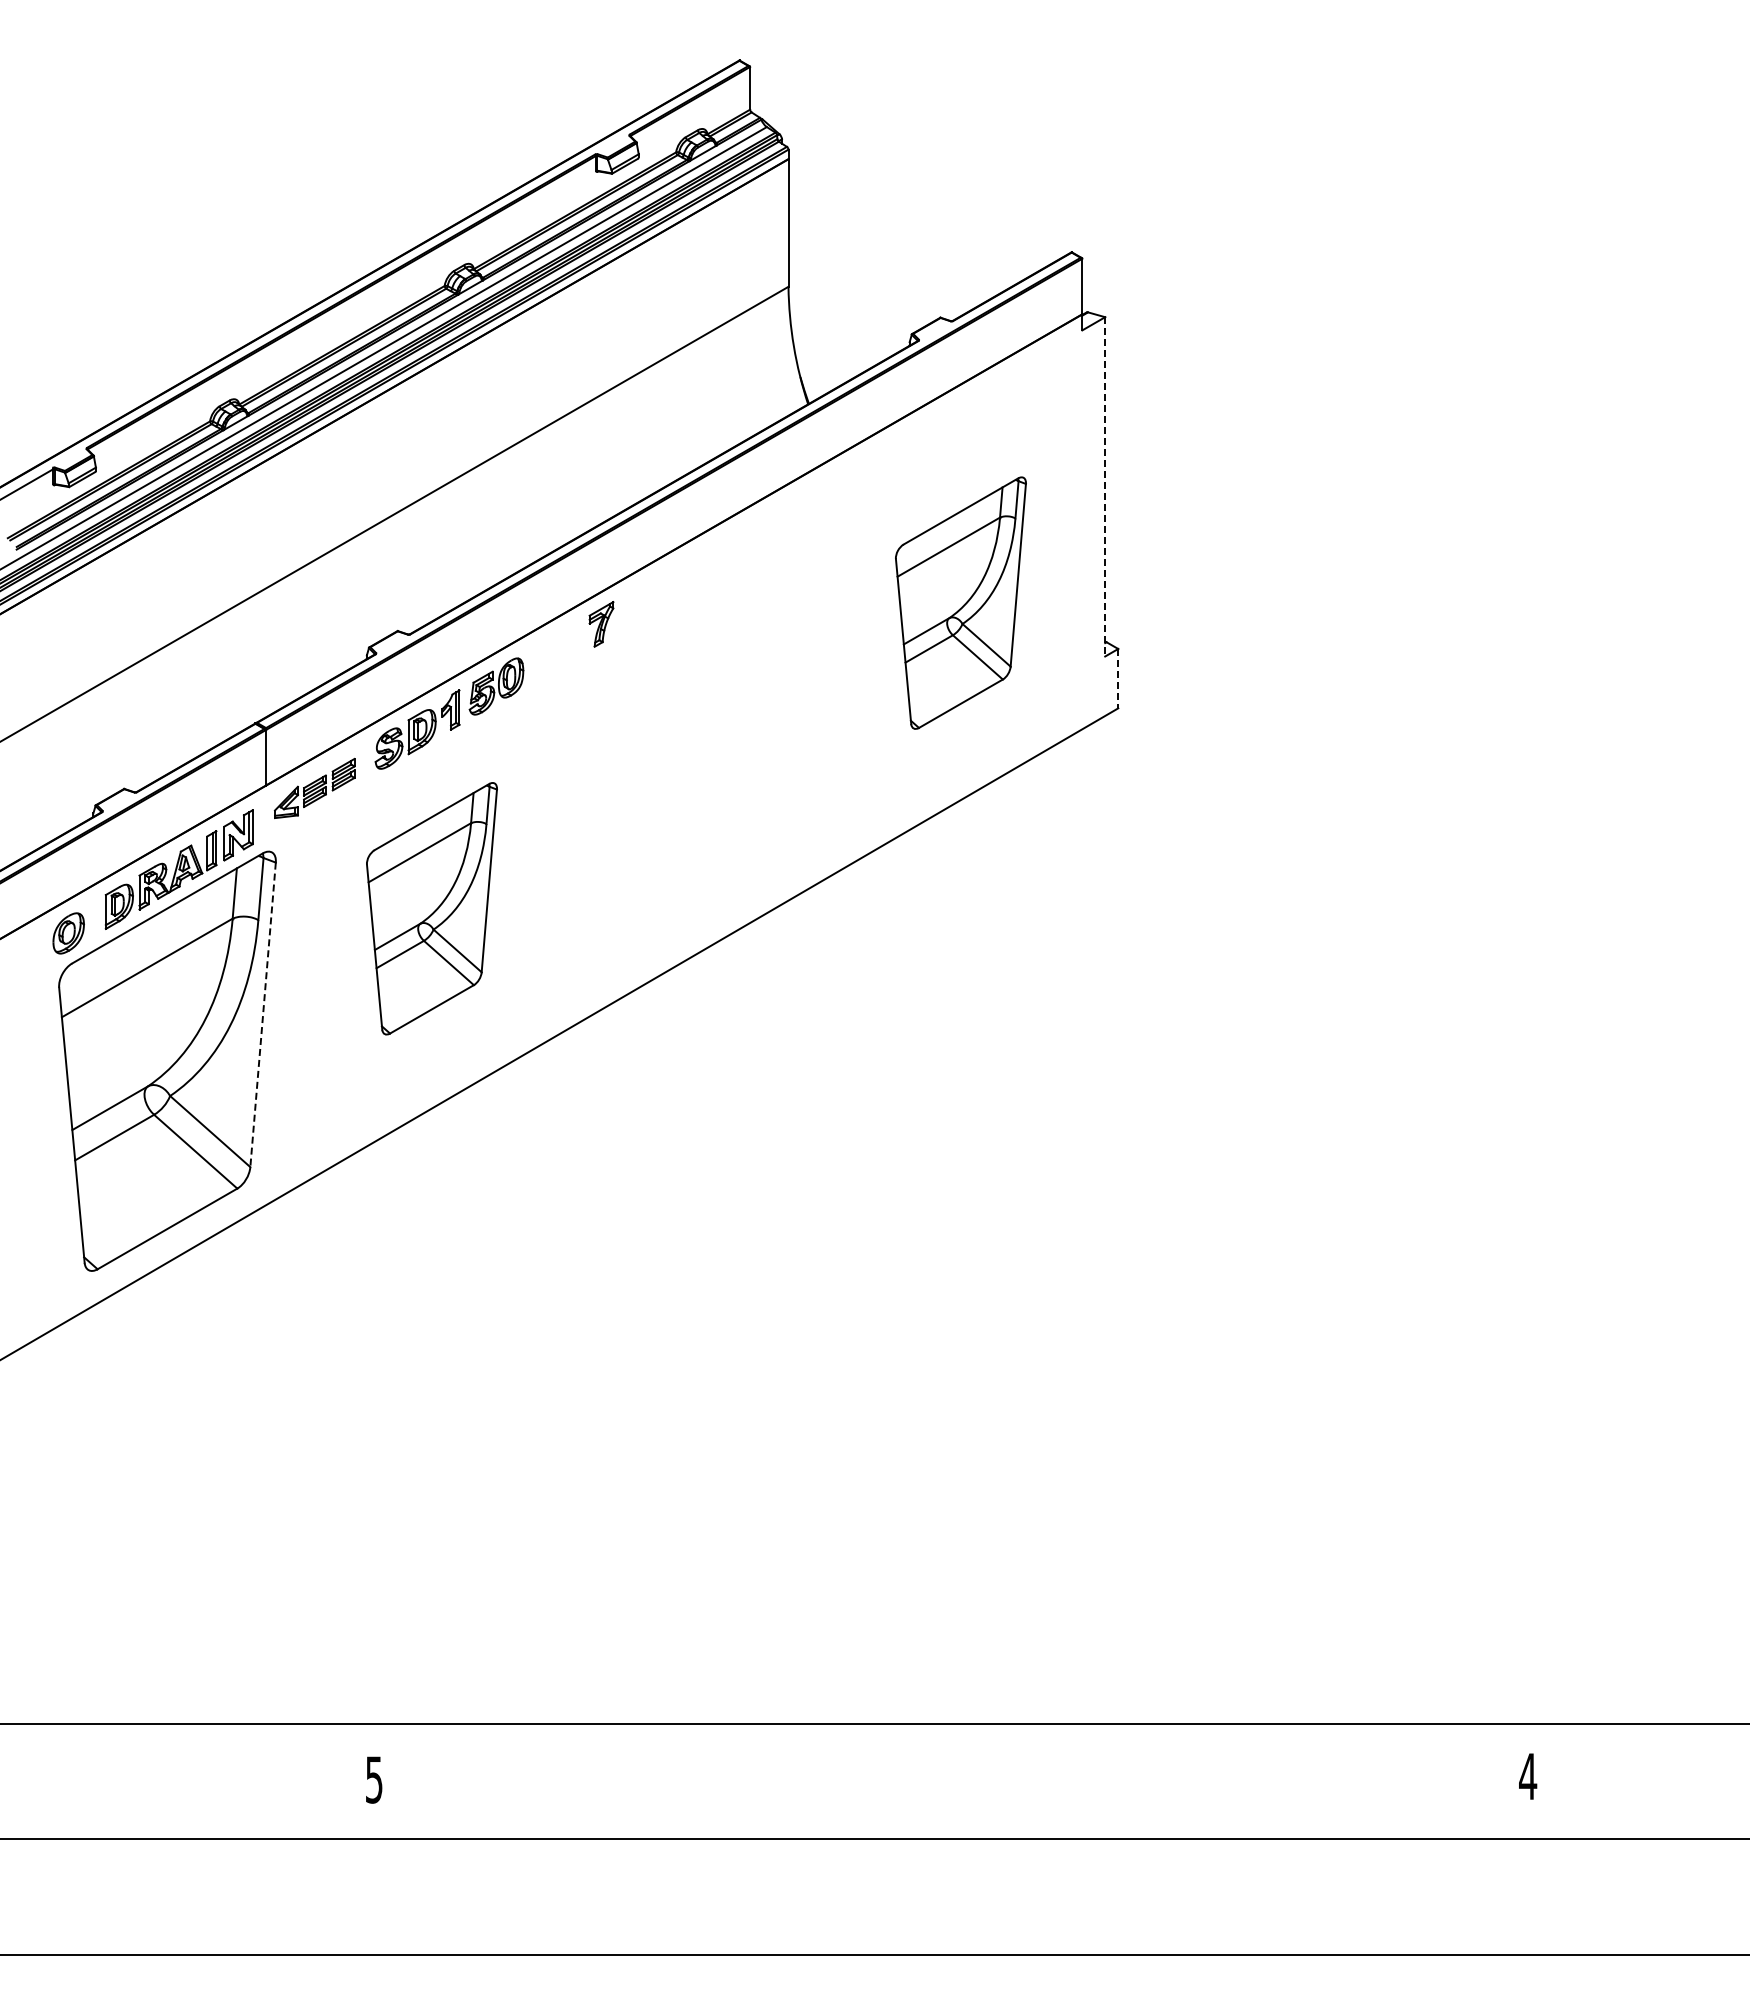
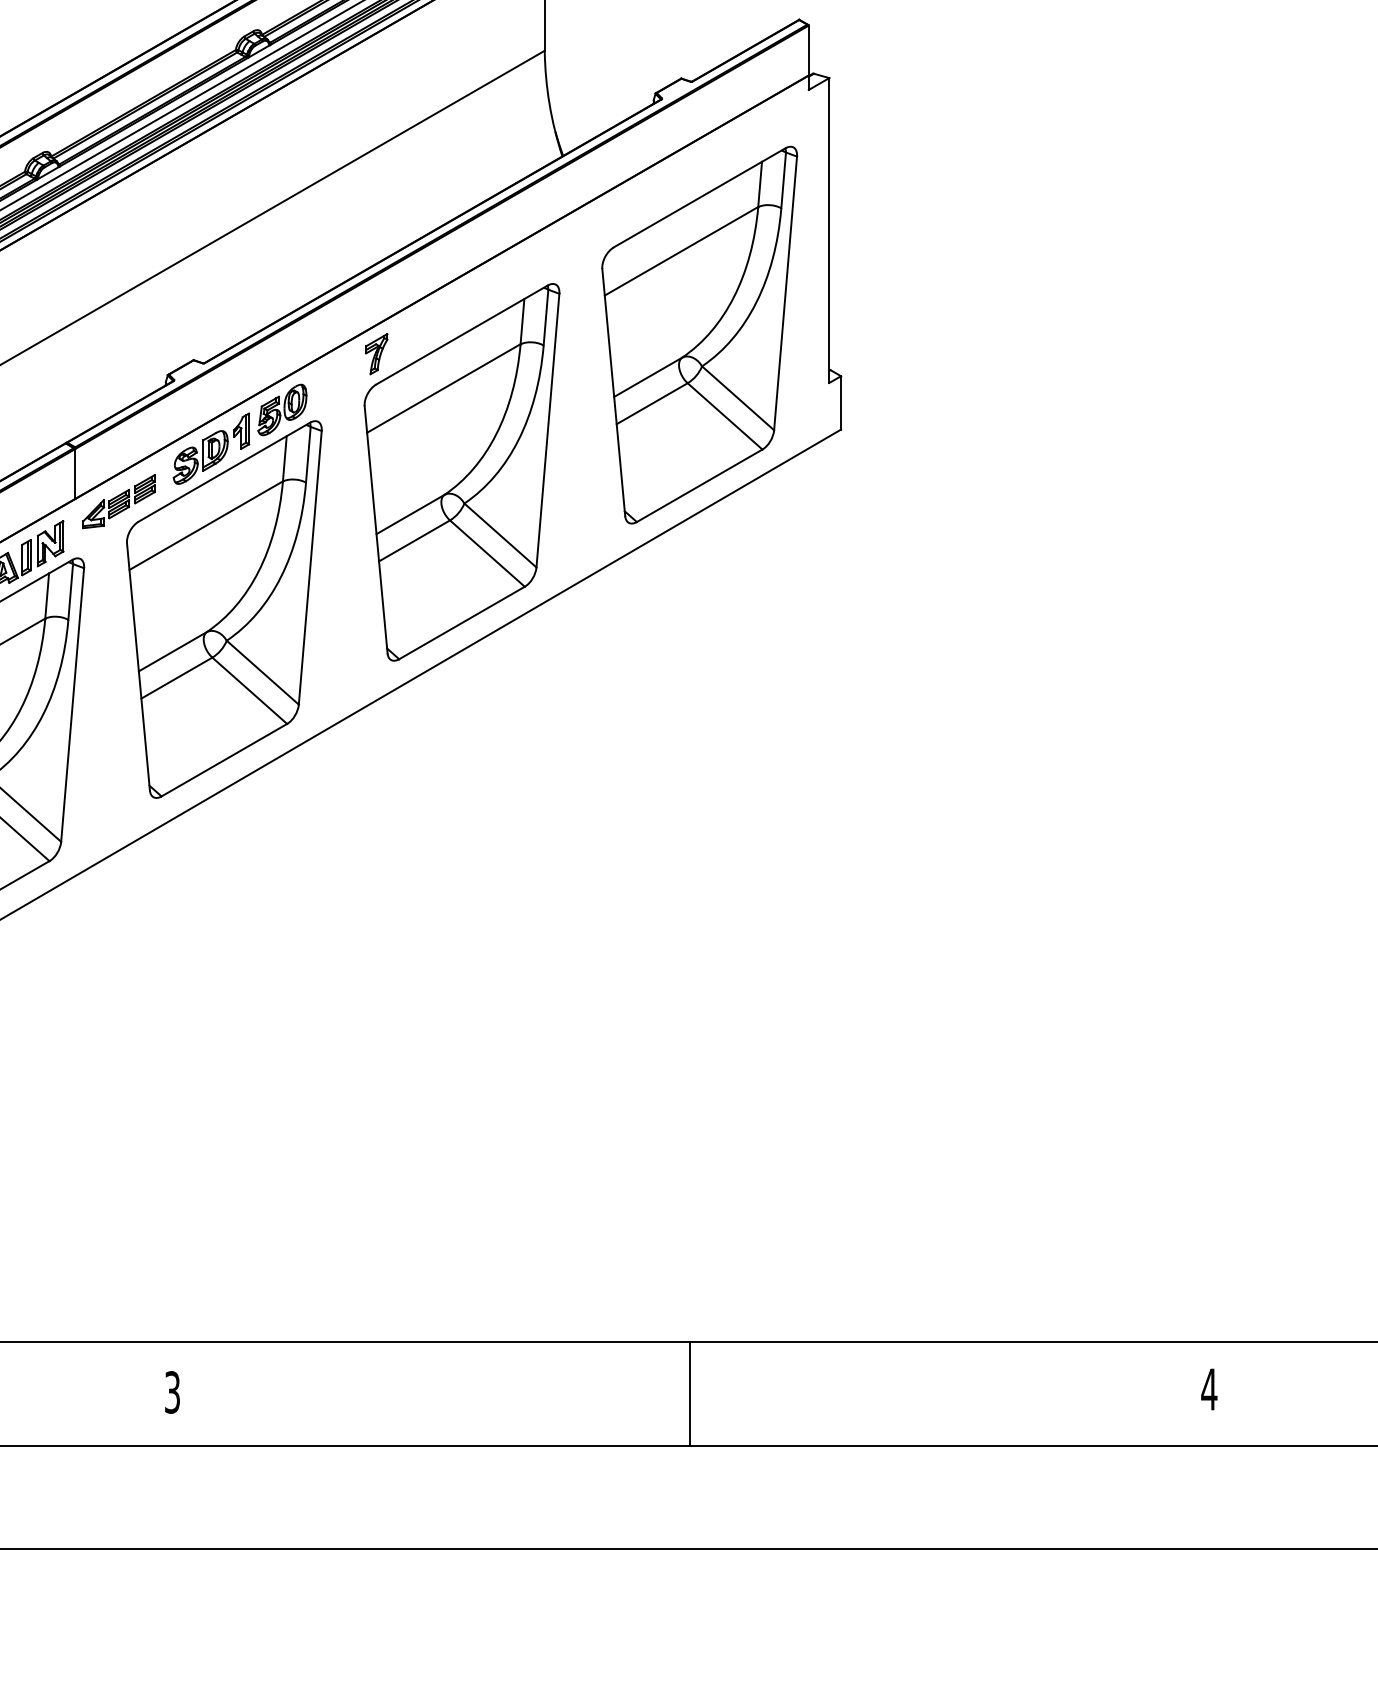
line: (1105, 486) -> (829, 230), dashed -> solid
part: (960, 602) -> (699, 334), size x1.67
line: (1118, 678) -> (841, 402), dashed -> solid
part: (696, 755) -> (462, 471), added
part: (431, 908) -> (223, 609), size x1.67
line: (263, 1014) -> (72, 704), dashed -> solid
text: (374, 1779) -> (172, 1392), 5 -> 3
line: (950, 1781) -> (690, 1393), added

